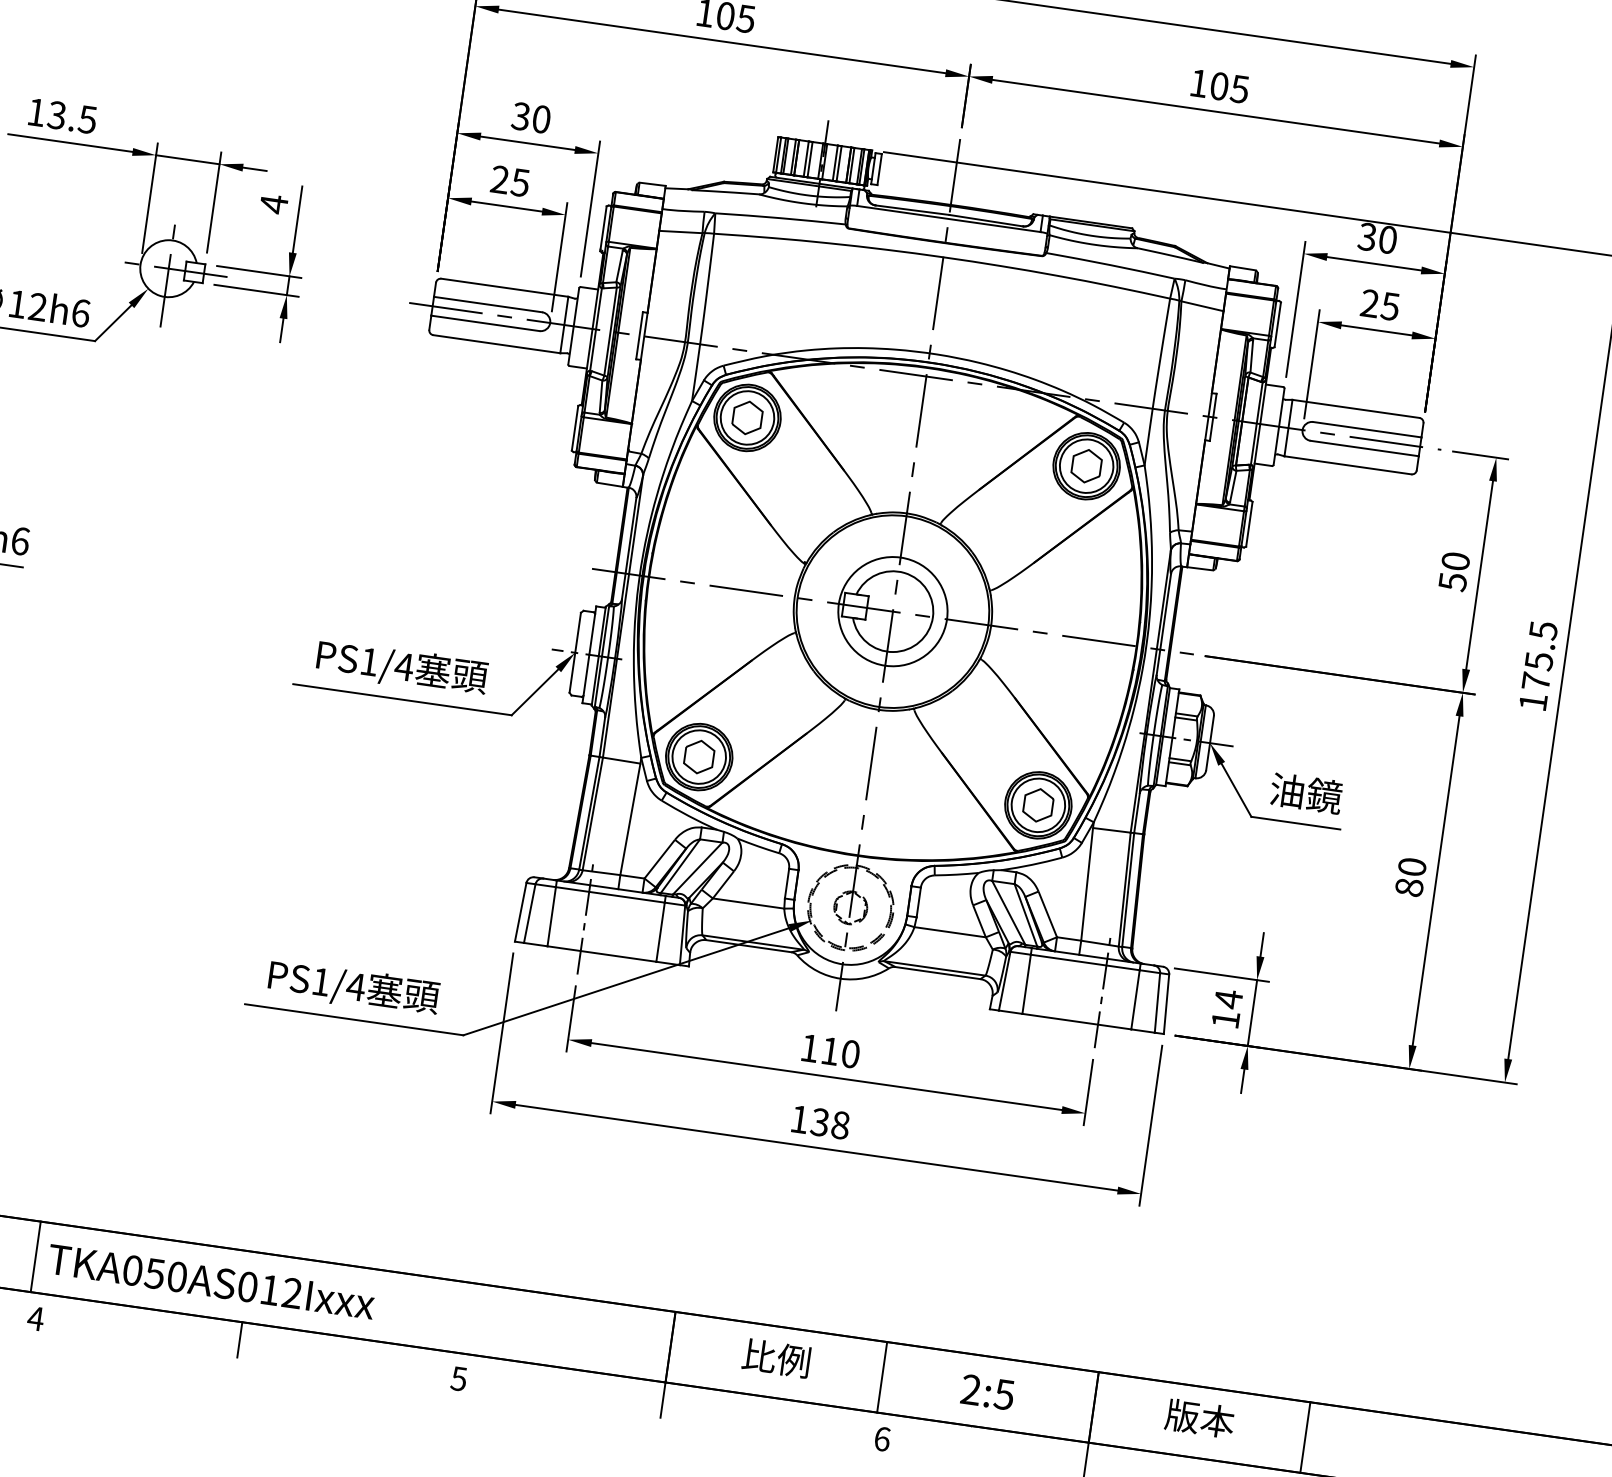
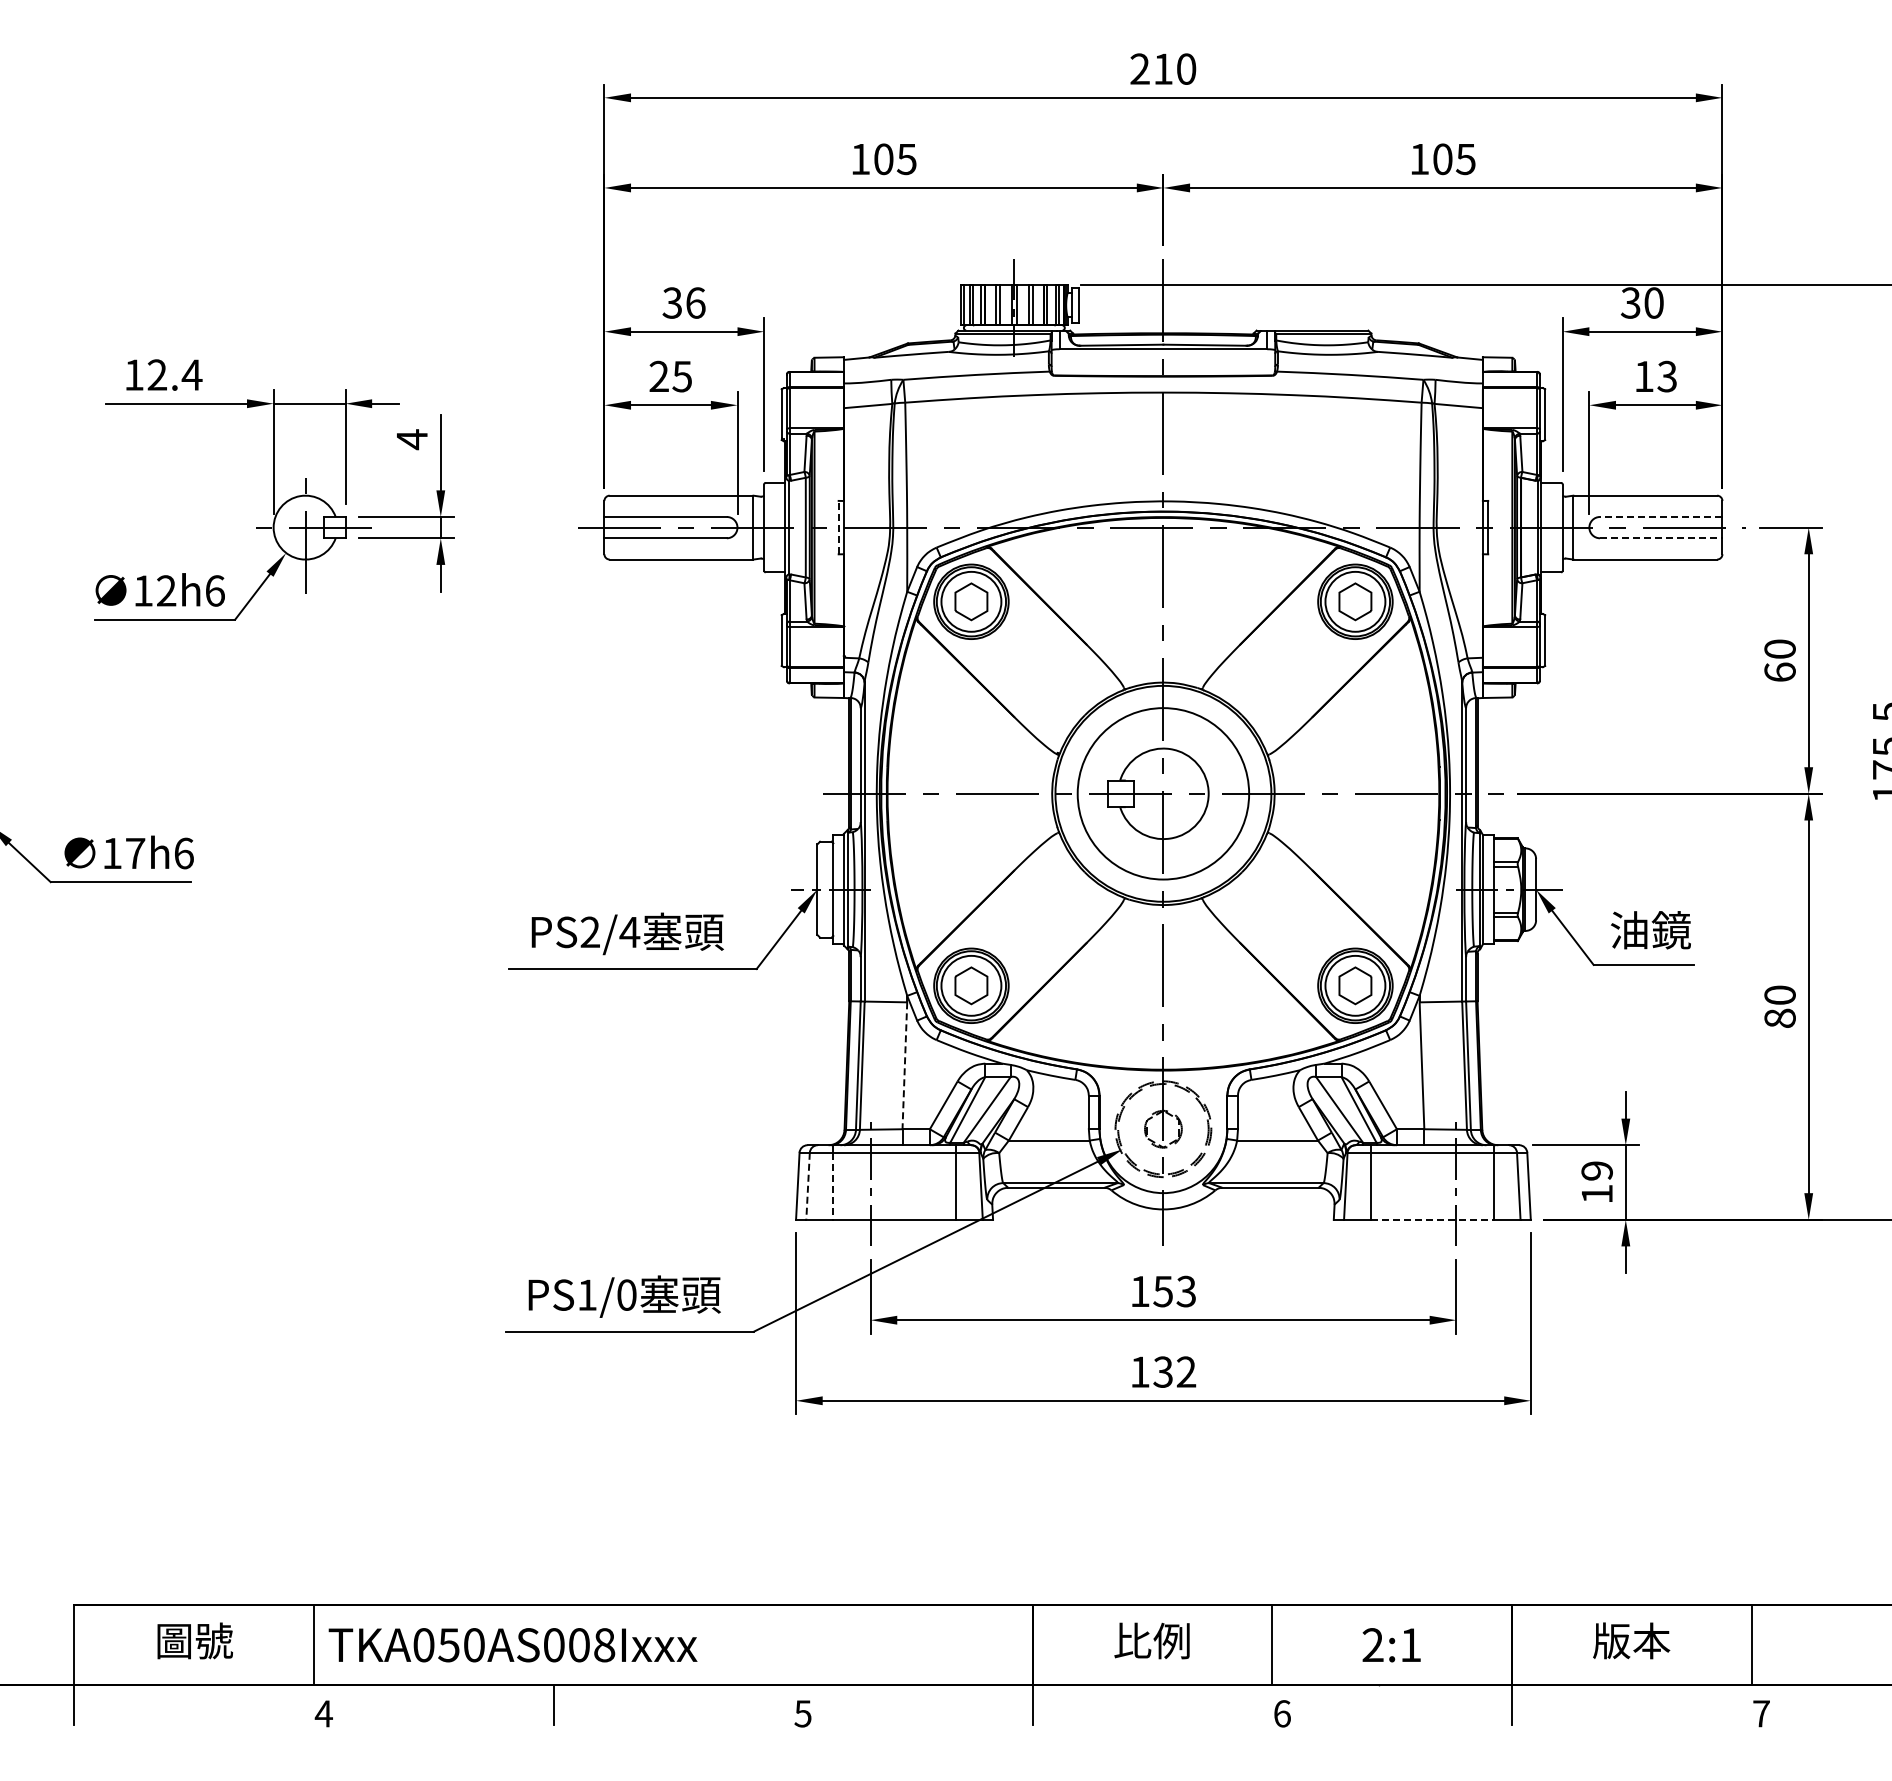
text: (72, 116) -> (174, 374), 13.5 -> 12.4
text: (541, 118) -> (695, 302), 30 -> 36
text: (1380, 304) -> (1655, 376), 25 -> 13
line: (639, 335) -> (838, 527), solid -> dashed
line: (1366, 429) -> (1660, 516), solid -> dashed
line: (1364, 448) -> (1661, 538), solid -> dashed
text: (1452, 581) -> (1779, 672), 50 -> 60
circle: (893, 611) -> (1163, 793), size x1.4
text: (368, 661) -> (589, 931), PS1/4 -> PS2/4
line: (629, 819) -> (904, 1066), solid -> dashed
line: (530, 913) -> (808, 1186), solid -> dashed
line: (551, 916) -> (832, 1186), solid -> dashed
text: (355, 986) -> (626, 1294), PS1/4 -> PS1/0
text: (1228, 998) -> (1596, 1170), 14 -> 19
line: (1077, 1021) -> (1432, 1219), solid -> dashed
text: (840, 1052) -> (1174, 1291), 110 -> 153
text: (840, 1124) -> (1186, 1371), 138 -> 132
text: (281, 1292) -> (592, 1645), TKA050AS012Ixxx -> TKA050AS008Ixxx
text: (1004, 1394) -> (1410, 1645), 2:5 -> 2:1

